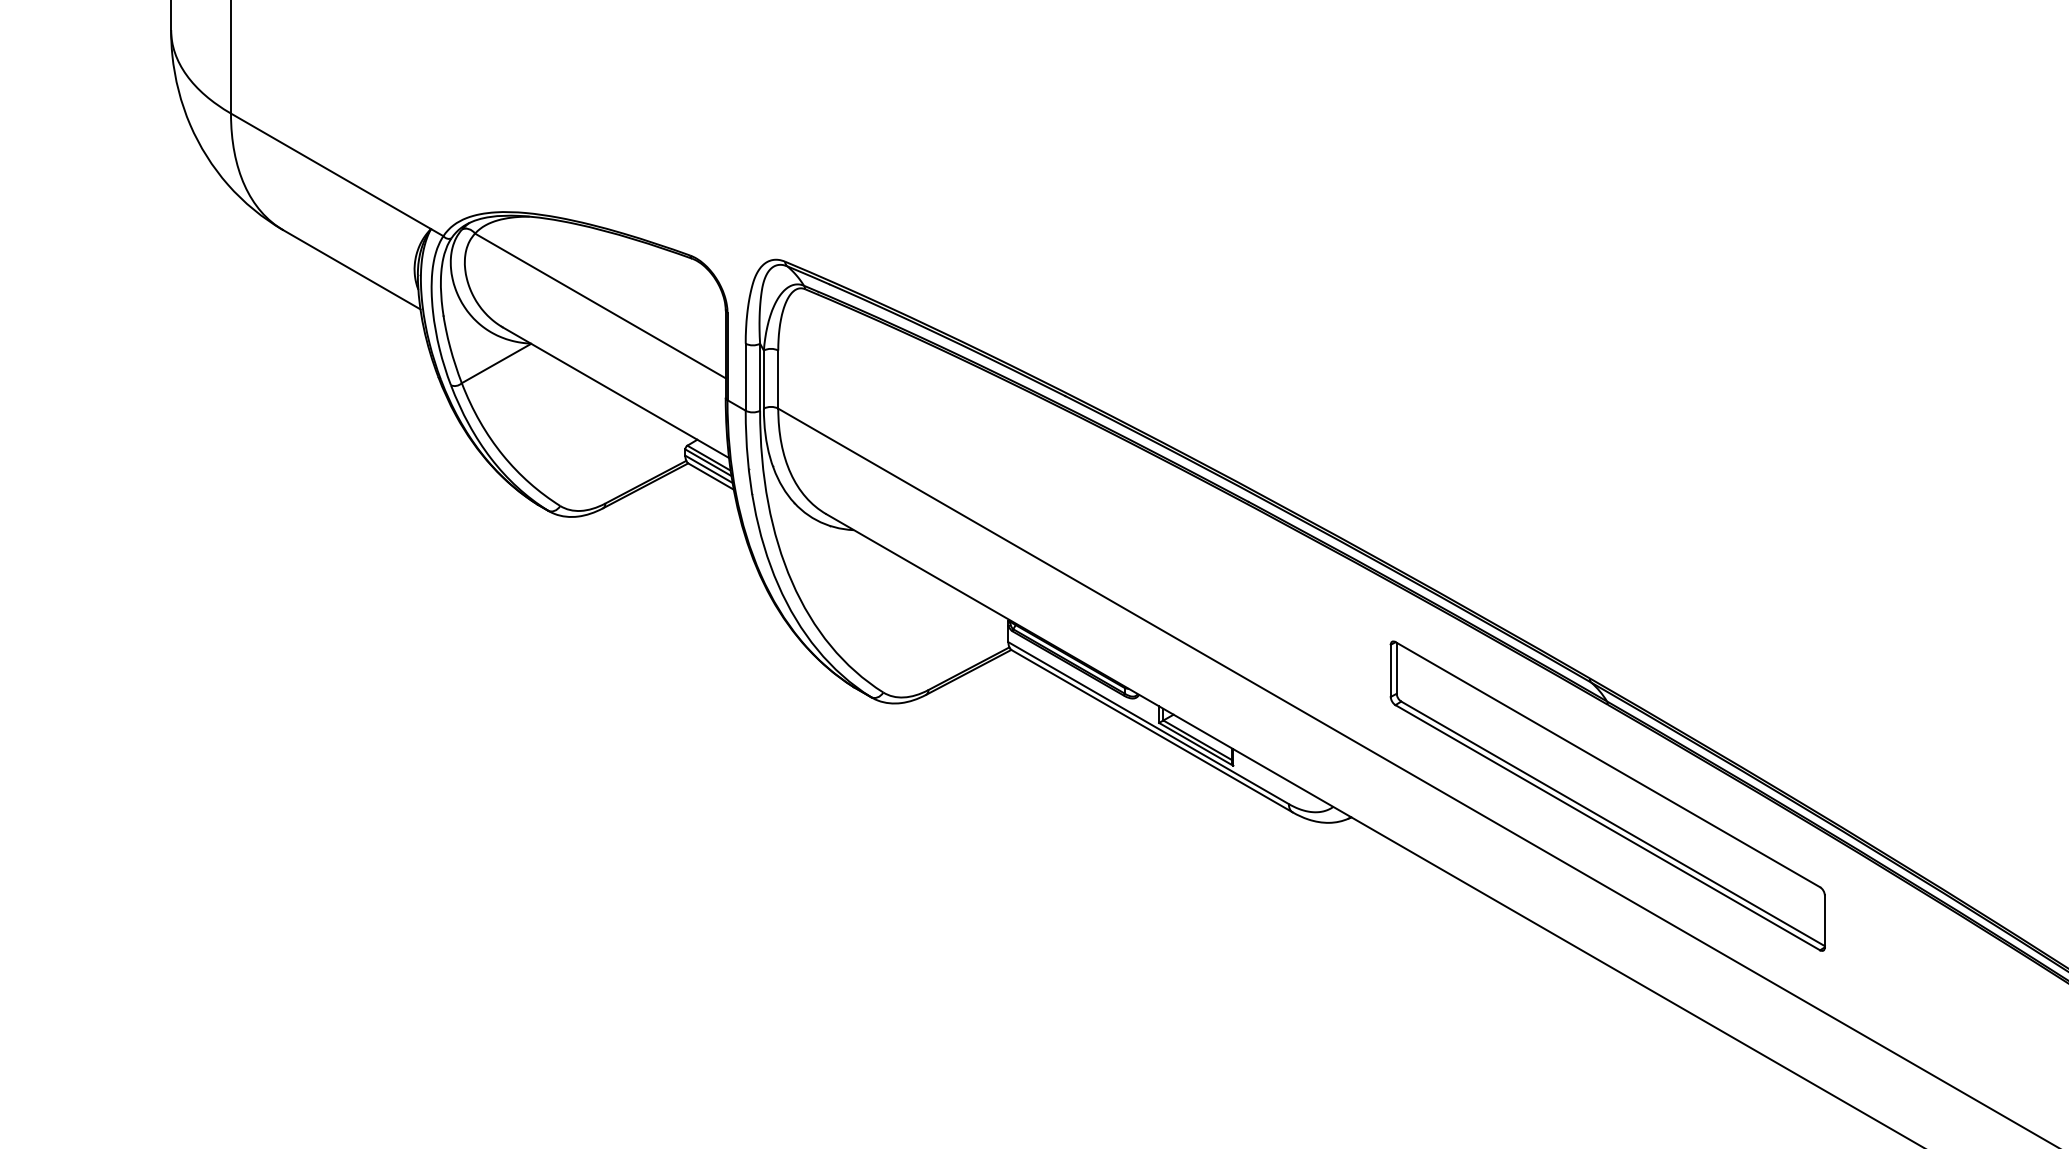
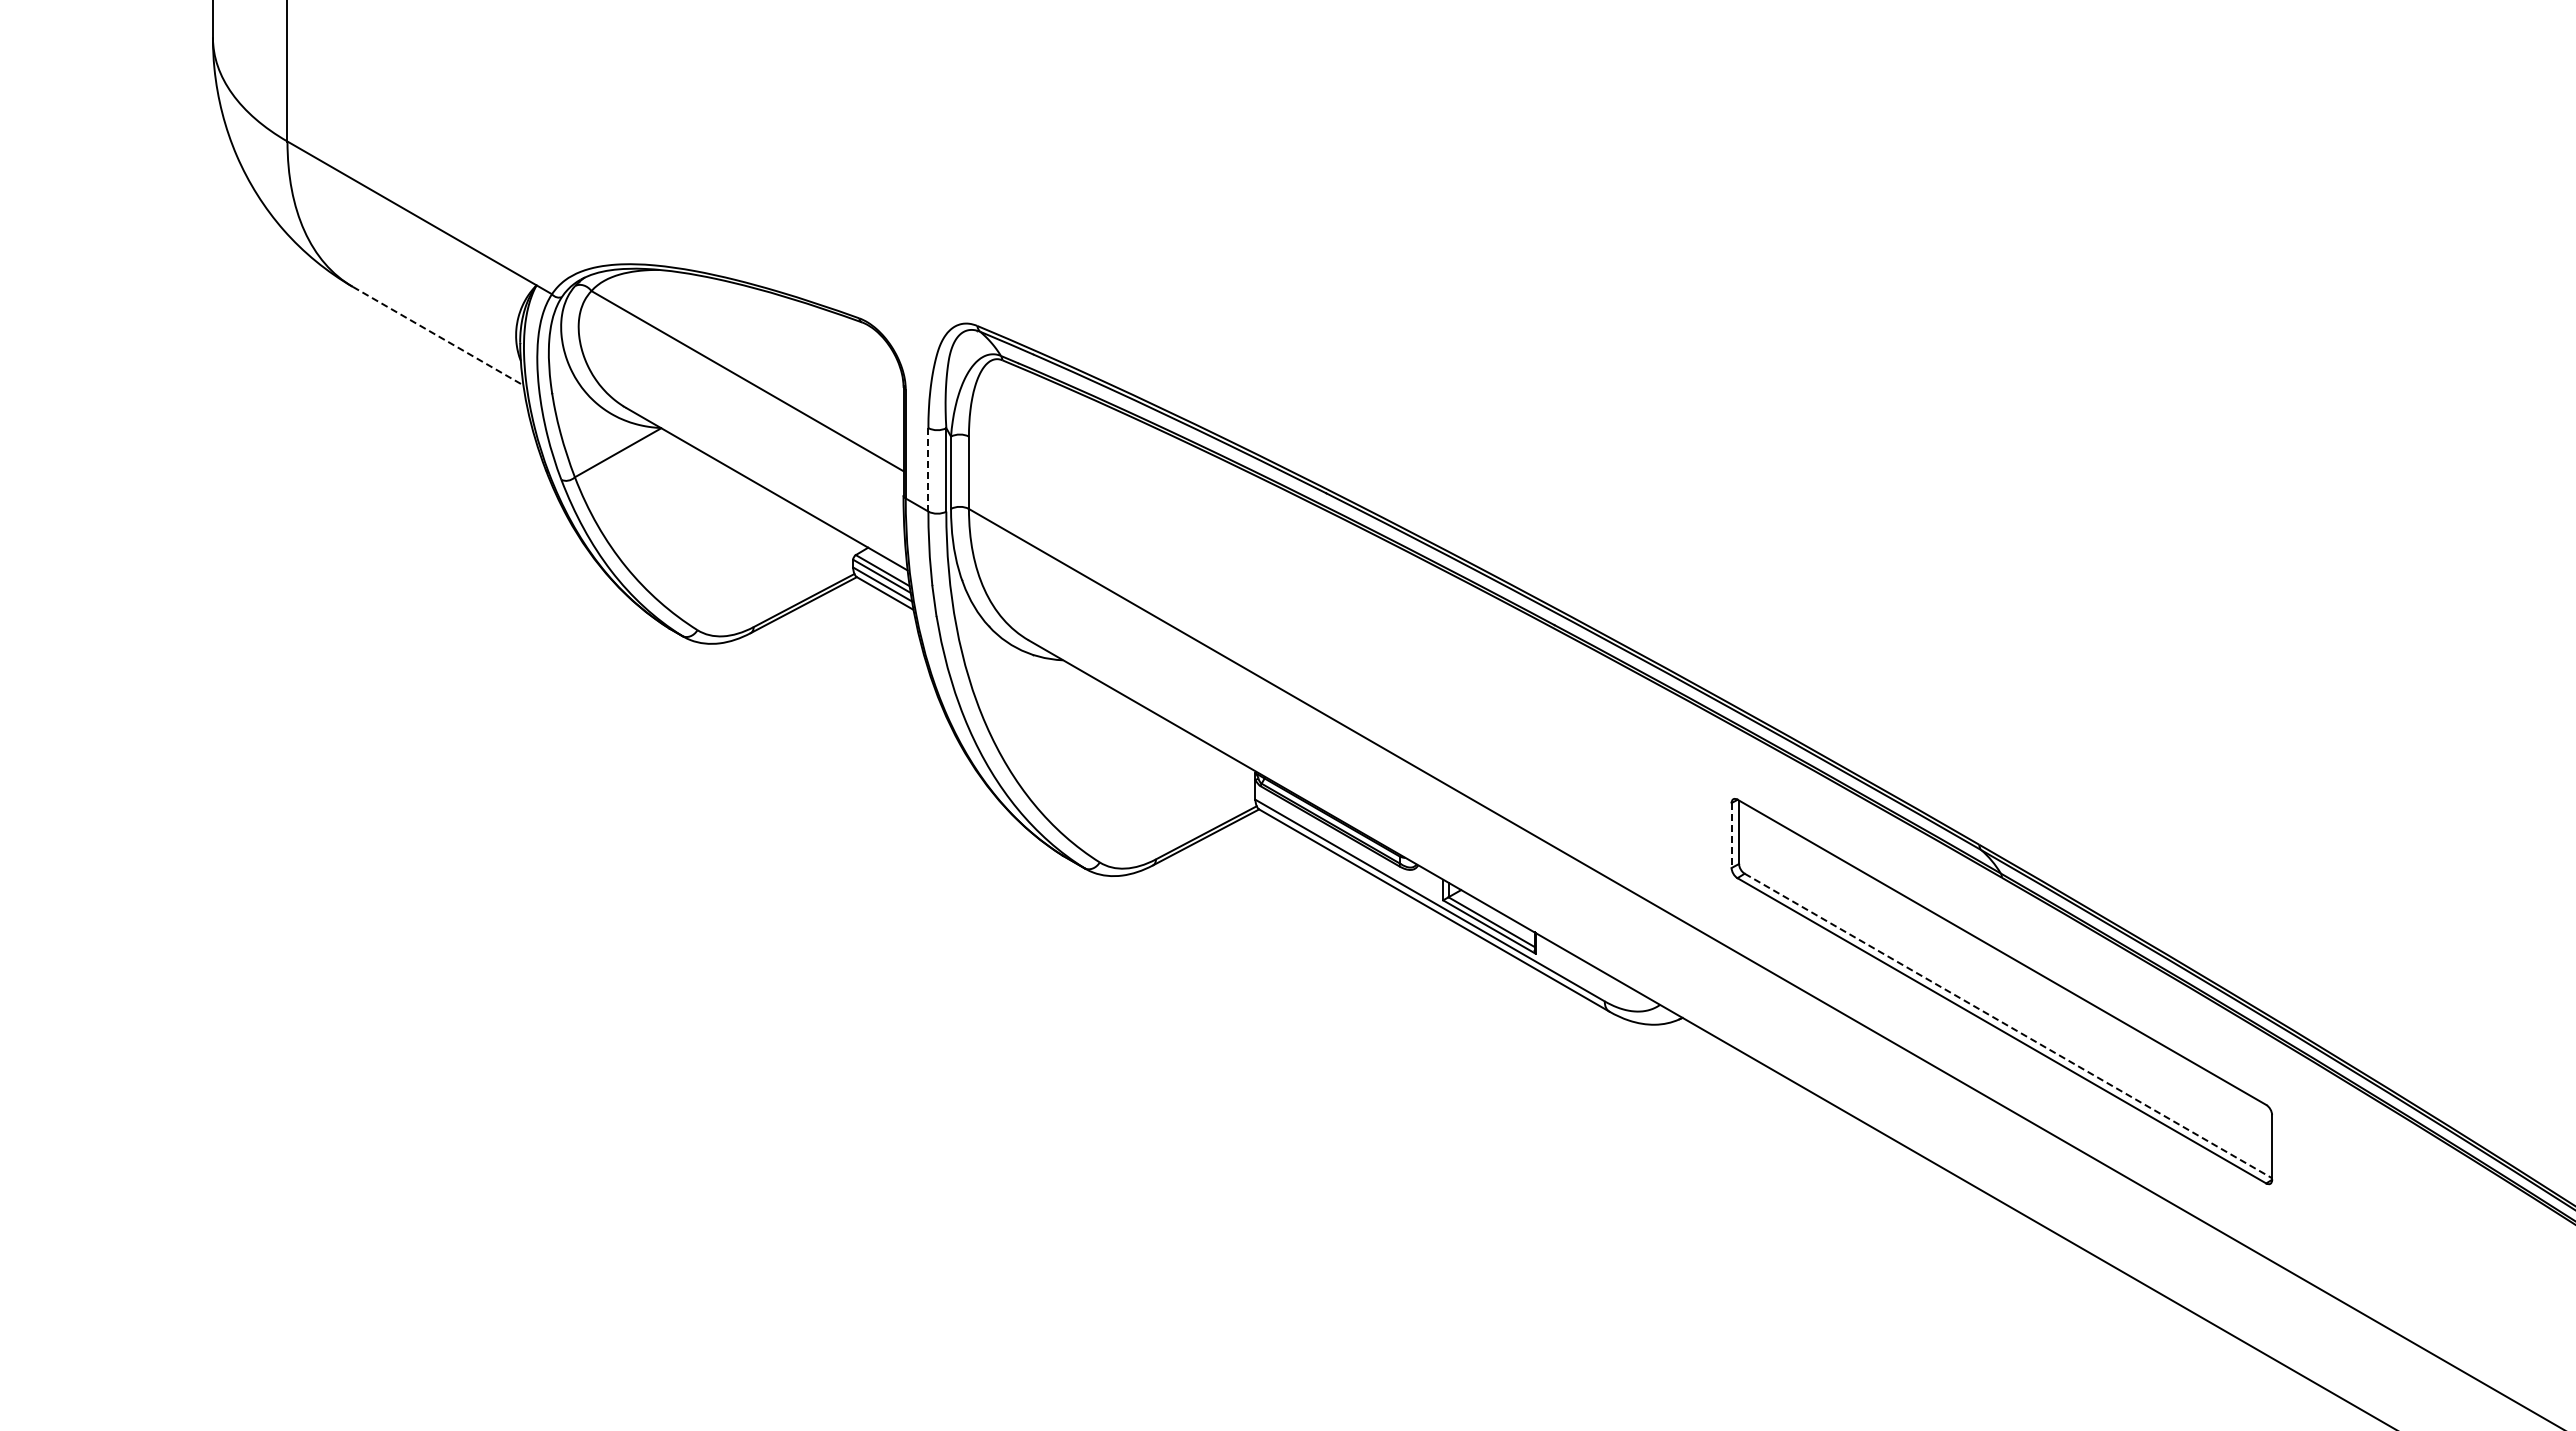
line: (352, 270) -> (438, 336), solid -> dashed
line: (745, 376) -> (928, 469), solid -> dashed
line: (1390, 671) -> (1731, 836), solid -> dashed
line: (1613, 824) -> (2008, 1026), solid -> dashed

